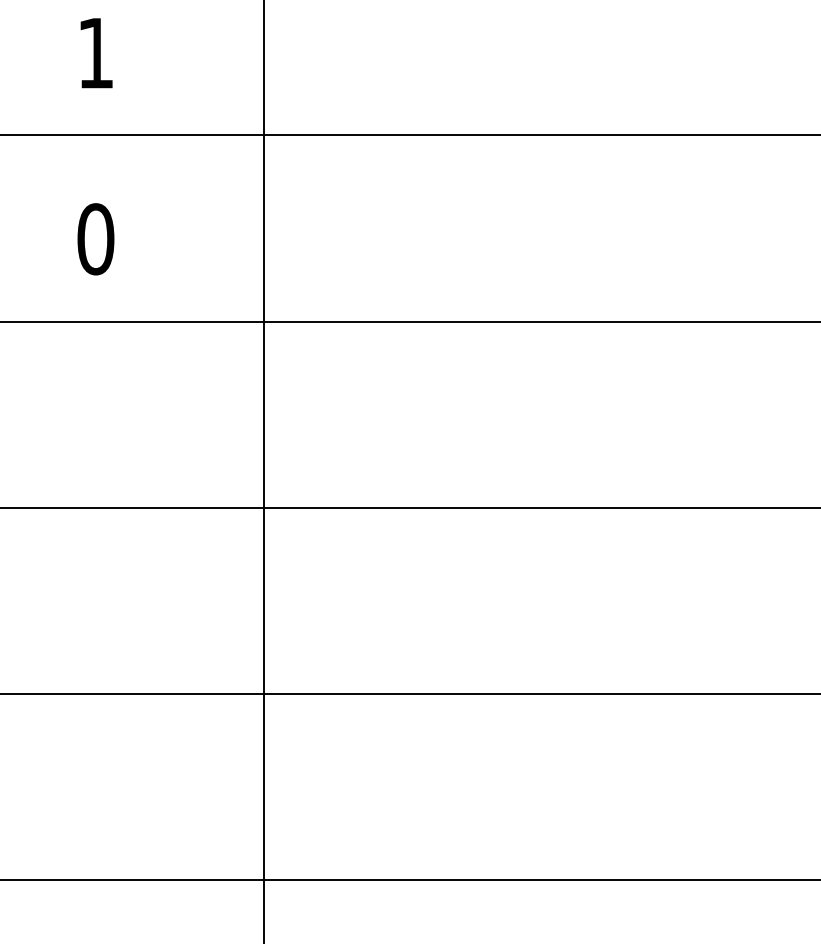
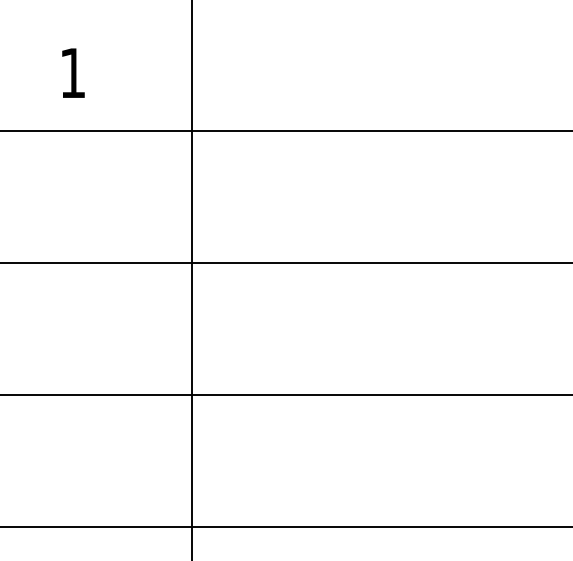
text: (95, 239) -> (72, 73), 0 -> 1

